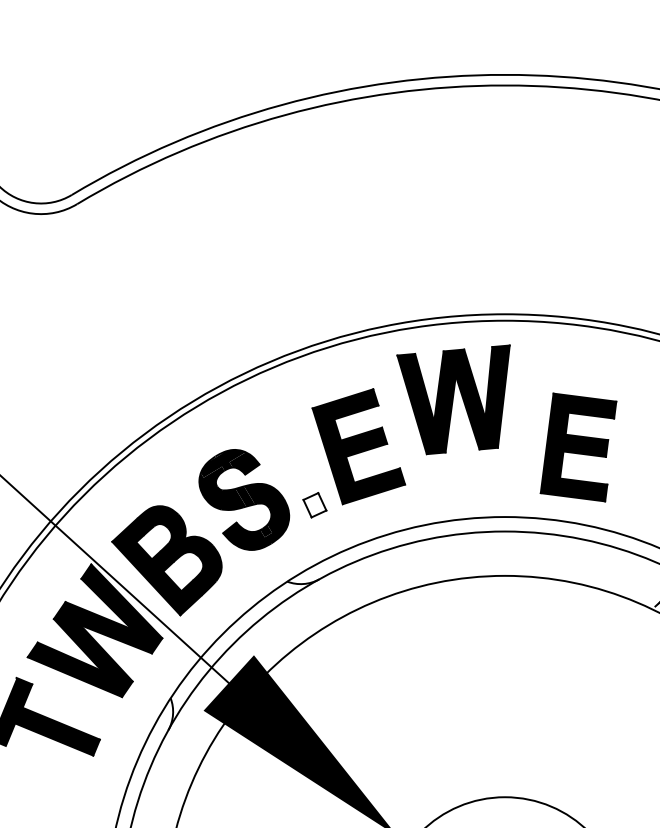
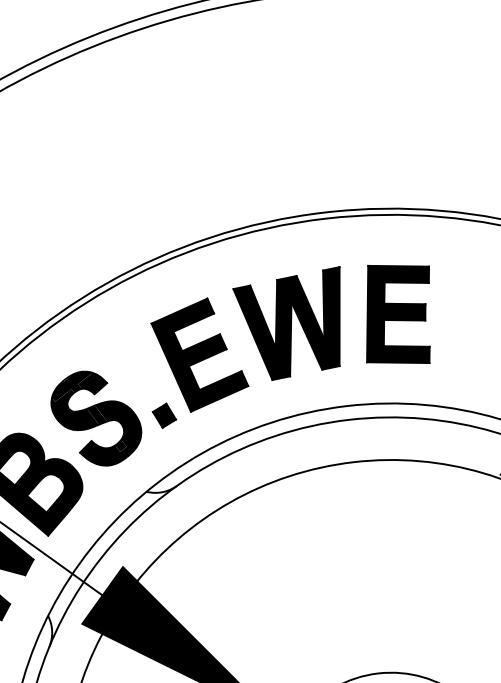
part: (453, 399) -> (291, 324), moved
part: (578, 447) -> (398, 314), moved
fill: (314, 505) -> (164, 416), added

